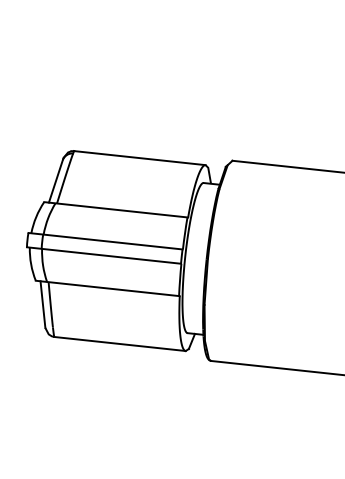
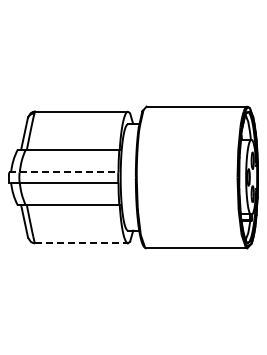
line: (105, 241) -> (63, 172), solid -> dashed
line: (119, 344) -> (81, 243), solid -> dashed

